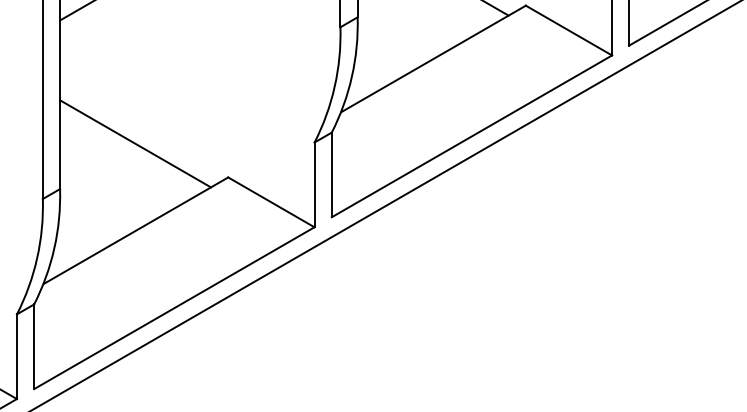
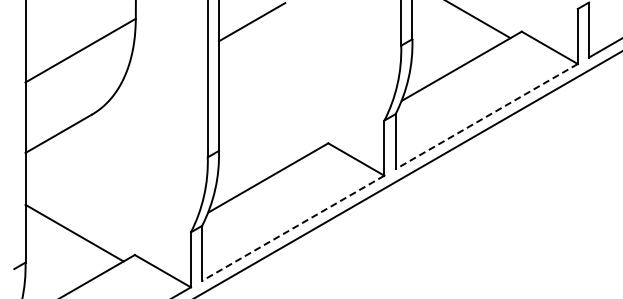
line: (471, 136) -> (486, 116), solid -> dashed
line: (134, 143) -> (267, 121), removed
line: (173, 308) -> (292, 228), solid -> dashed

